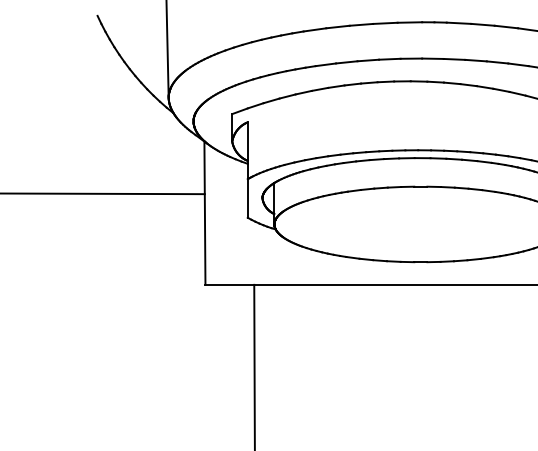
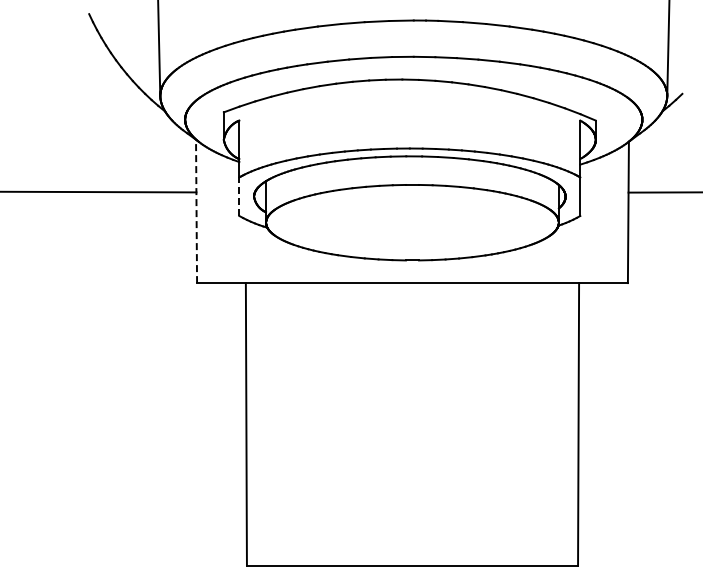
line: (247, 198) -> (239, 196), solid -> dashed
line: (204, 213) -> (196, 211), solid -> dashed

